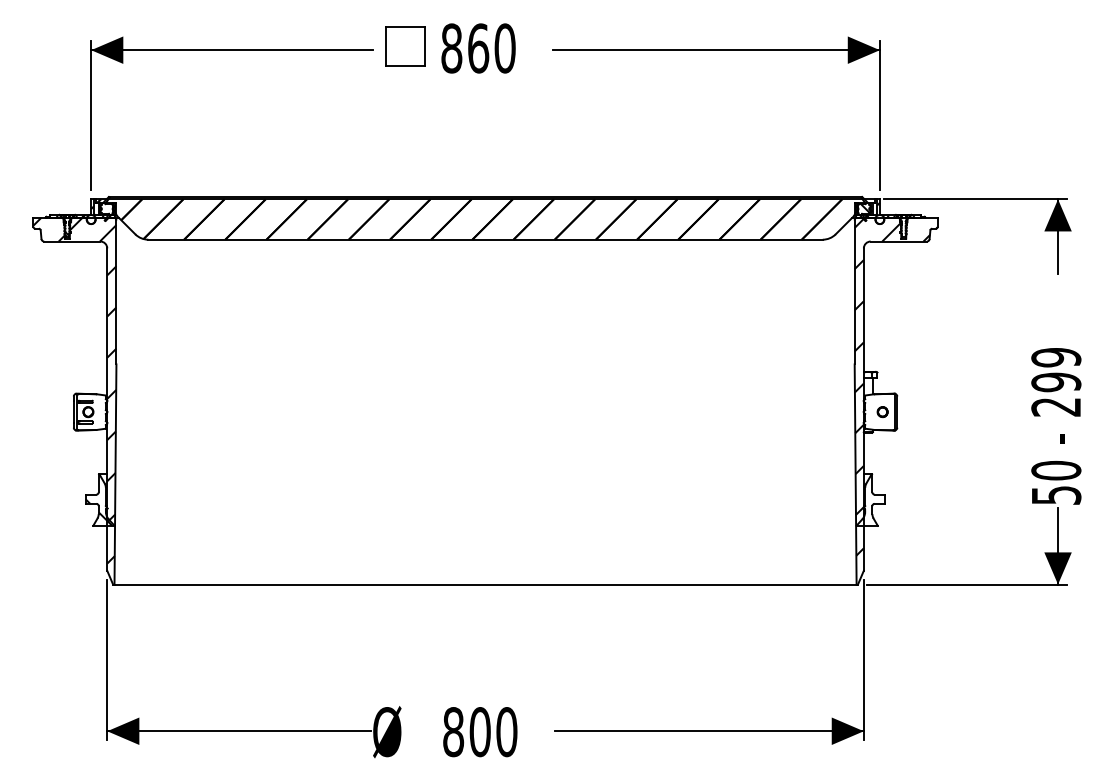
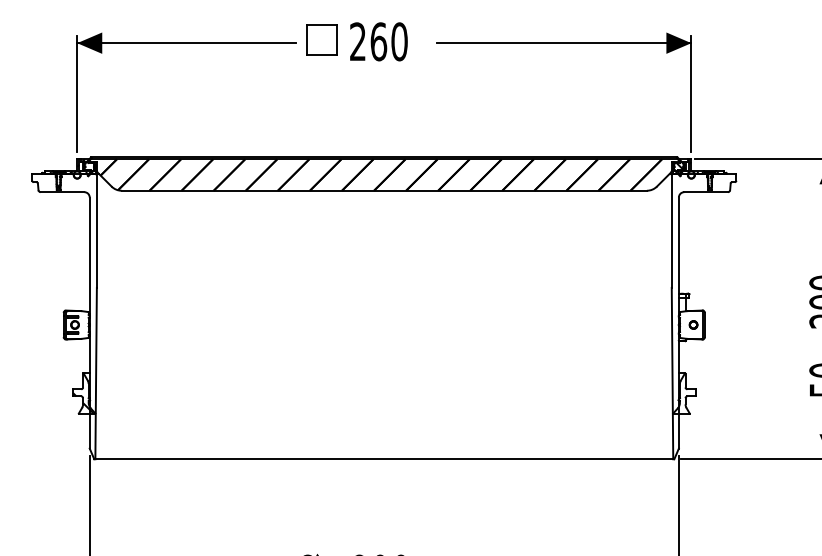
text: (451, 48) -> (357, 41), 860 -> 260
hatch: (895, 386) -> (703, 305), removed
hatch: (74, 390) -> (64, 308), removed

